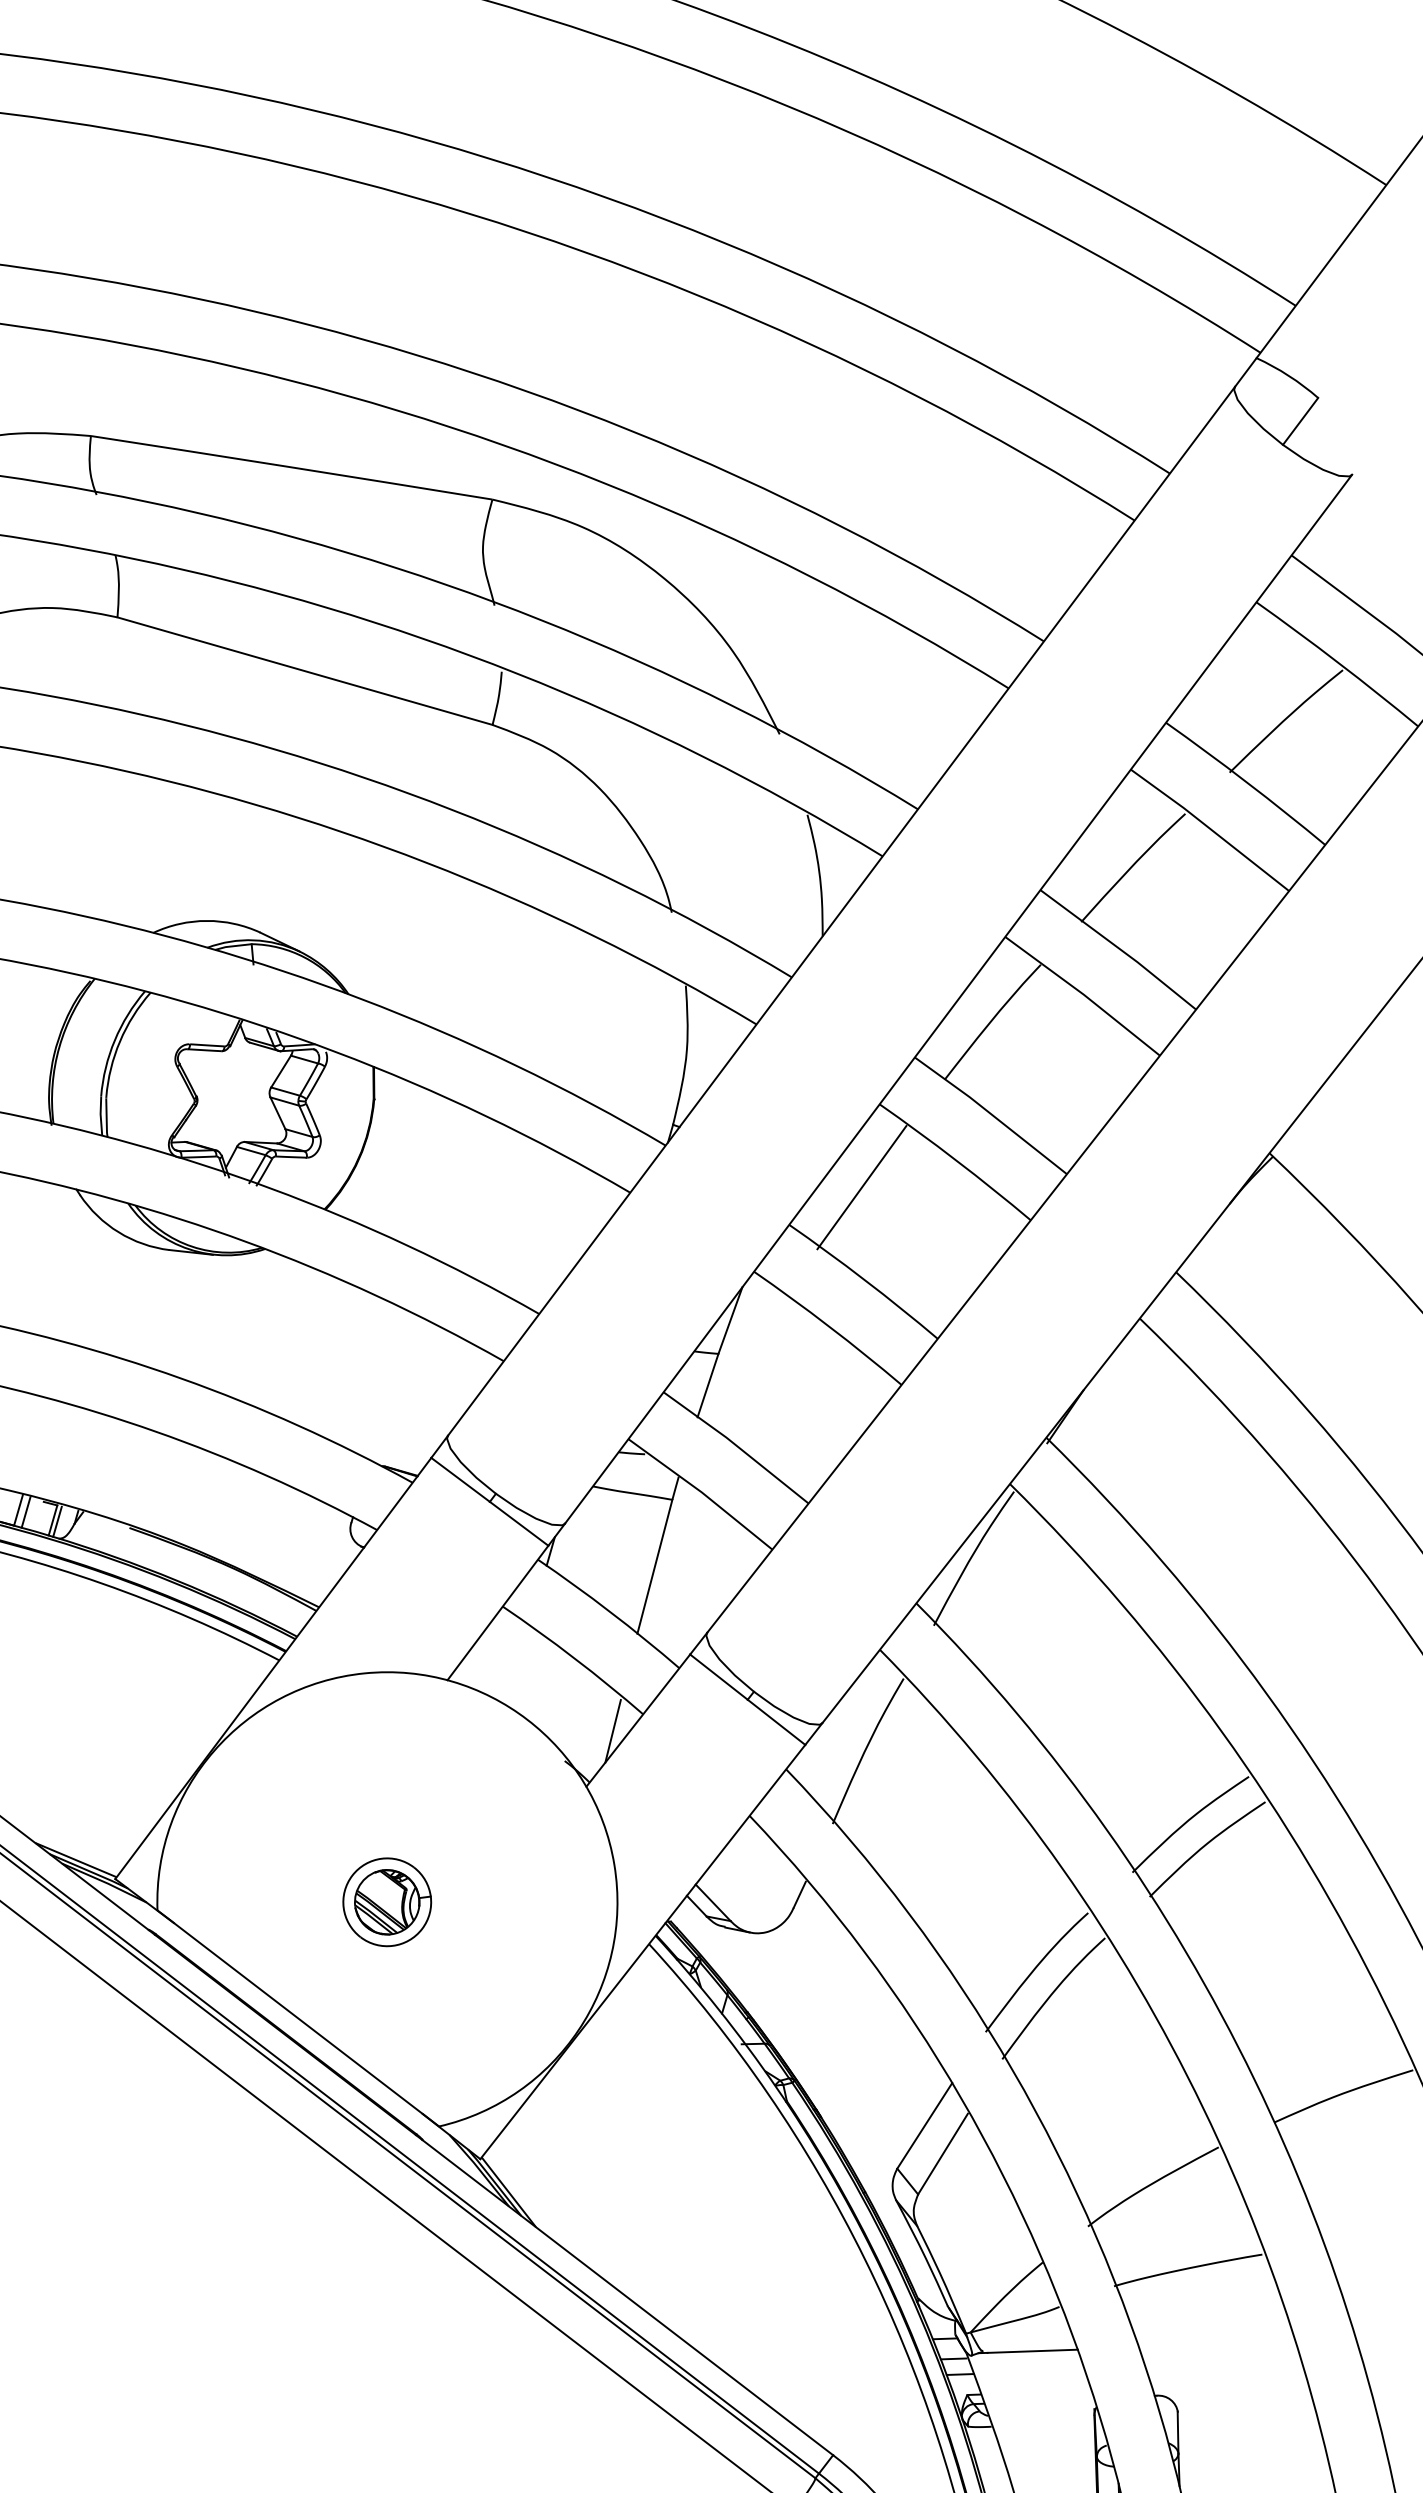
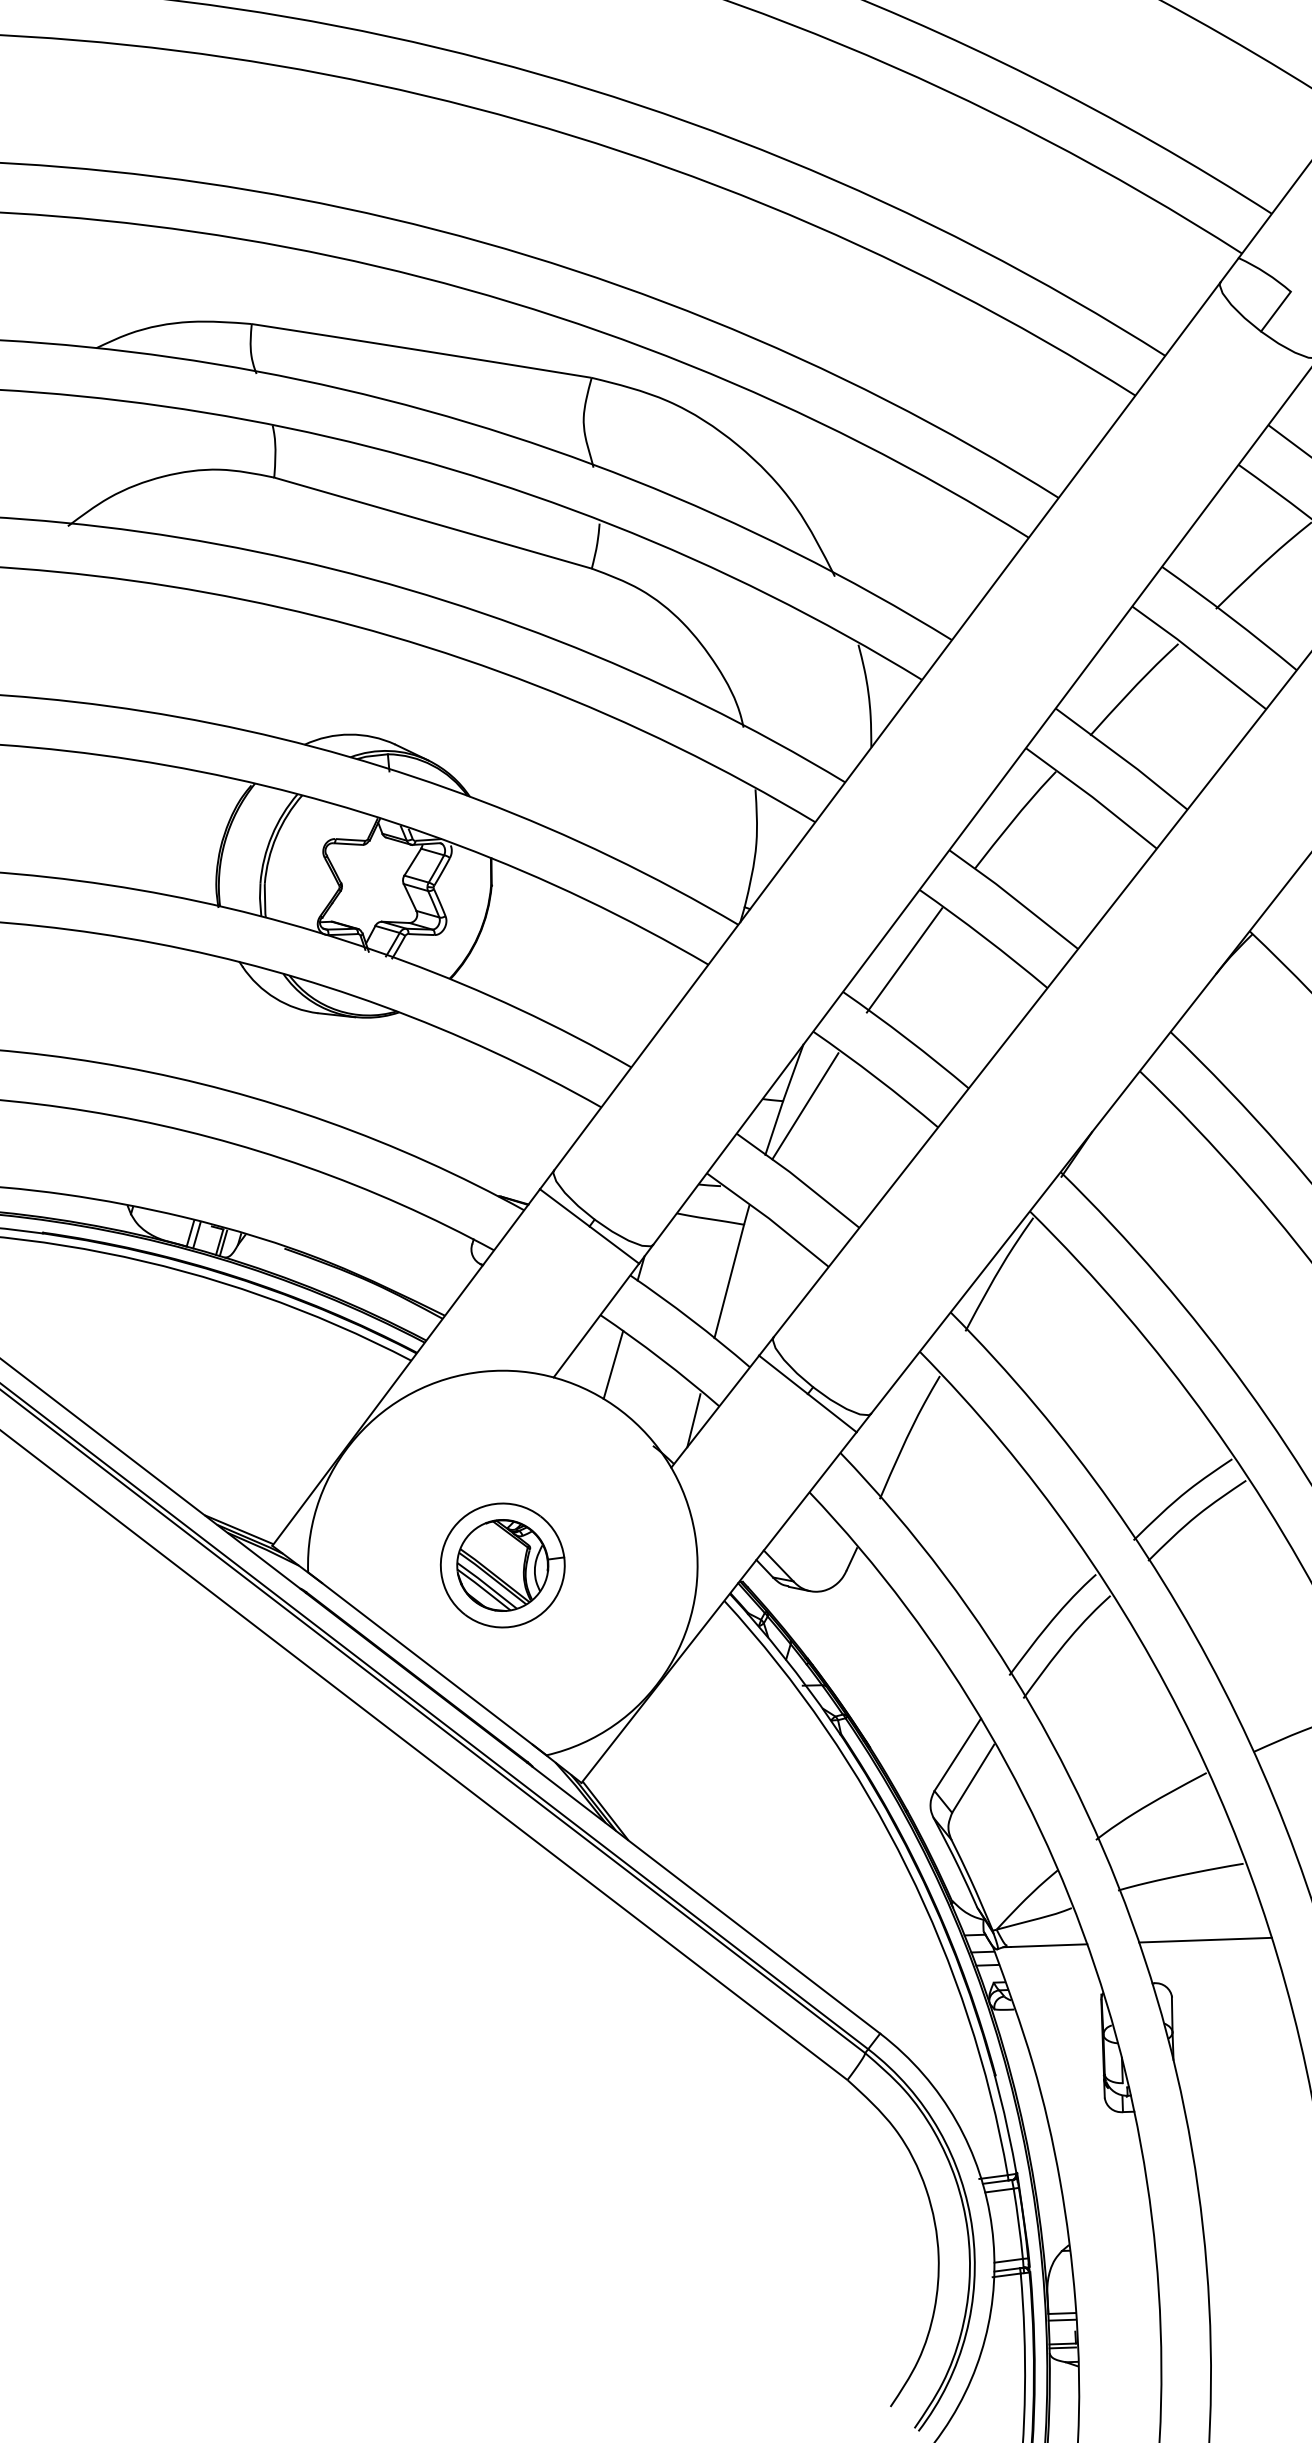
line: (744, 1360) -> (805, 1106), added
line: (518, 1664) -> (613, 1364), added
part: (387, 1902) -> (502, 1565), size x1.67
line: (1217, 2344) -> (1205, 1939), added

